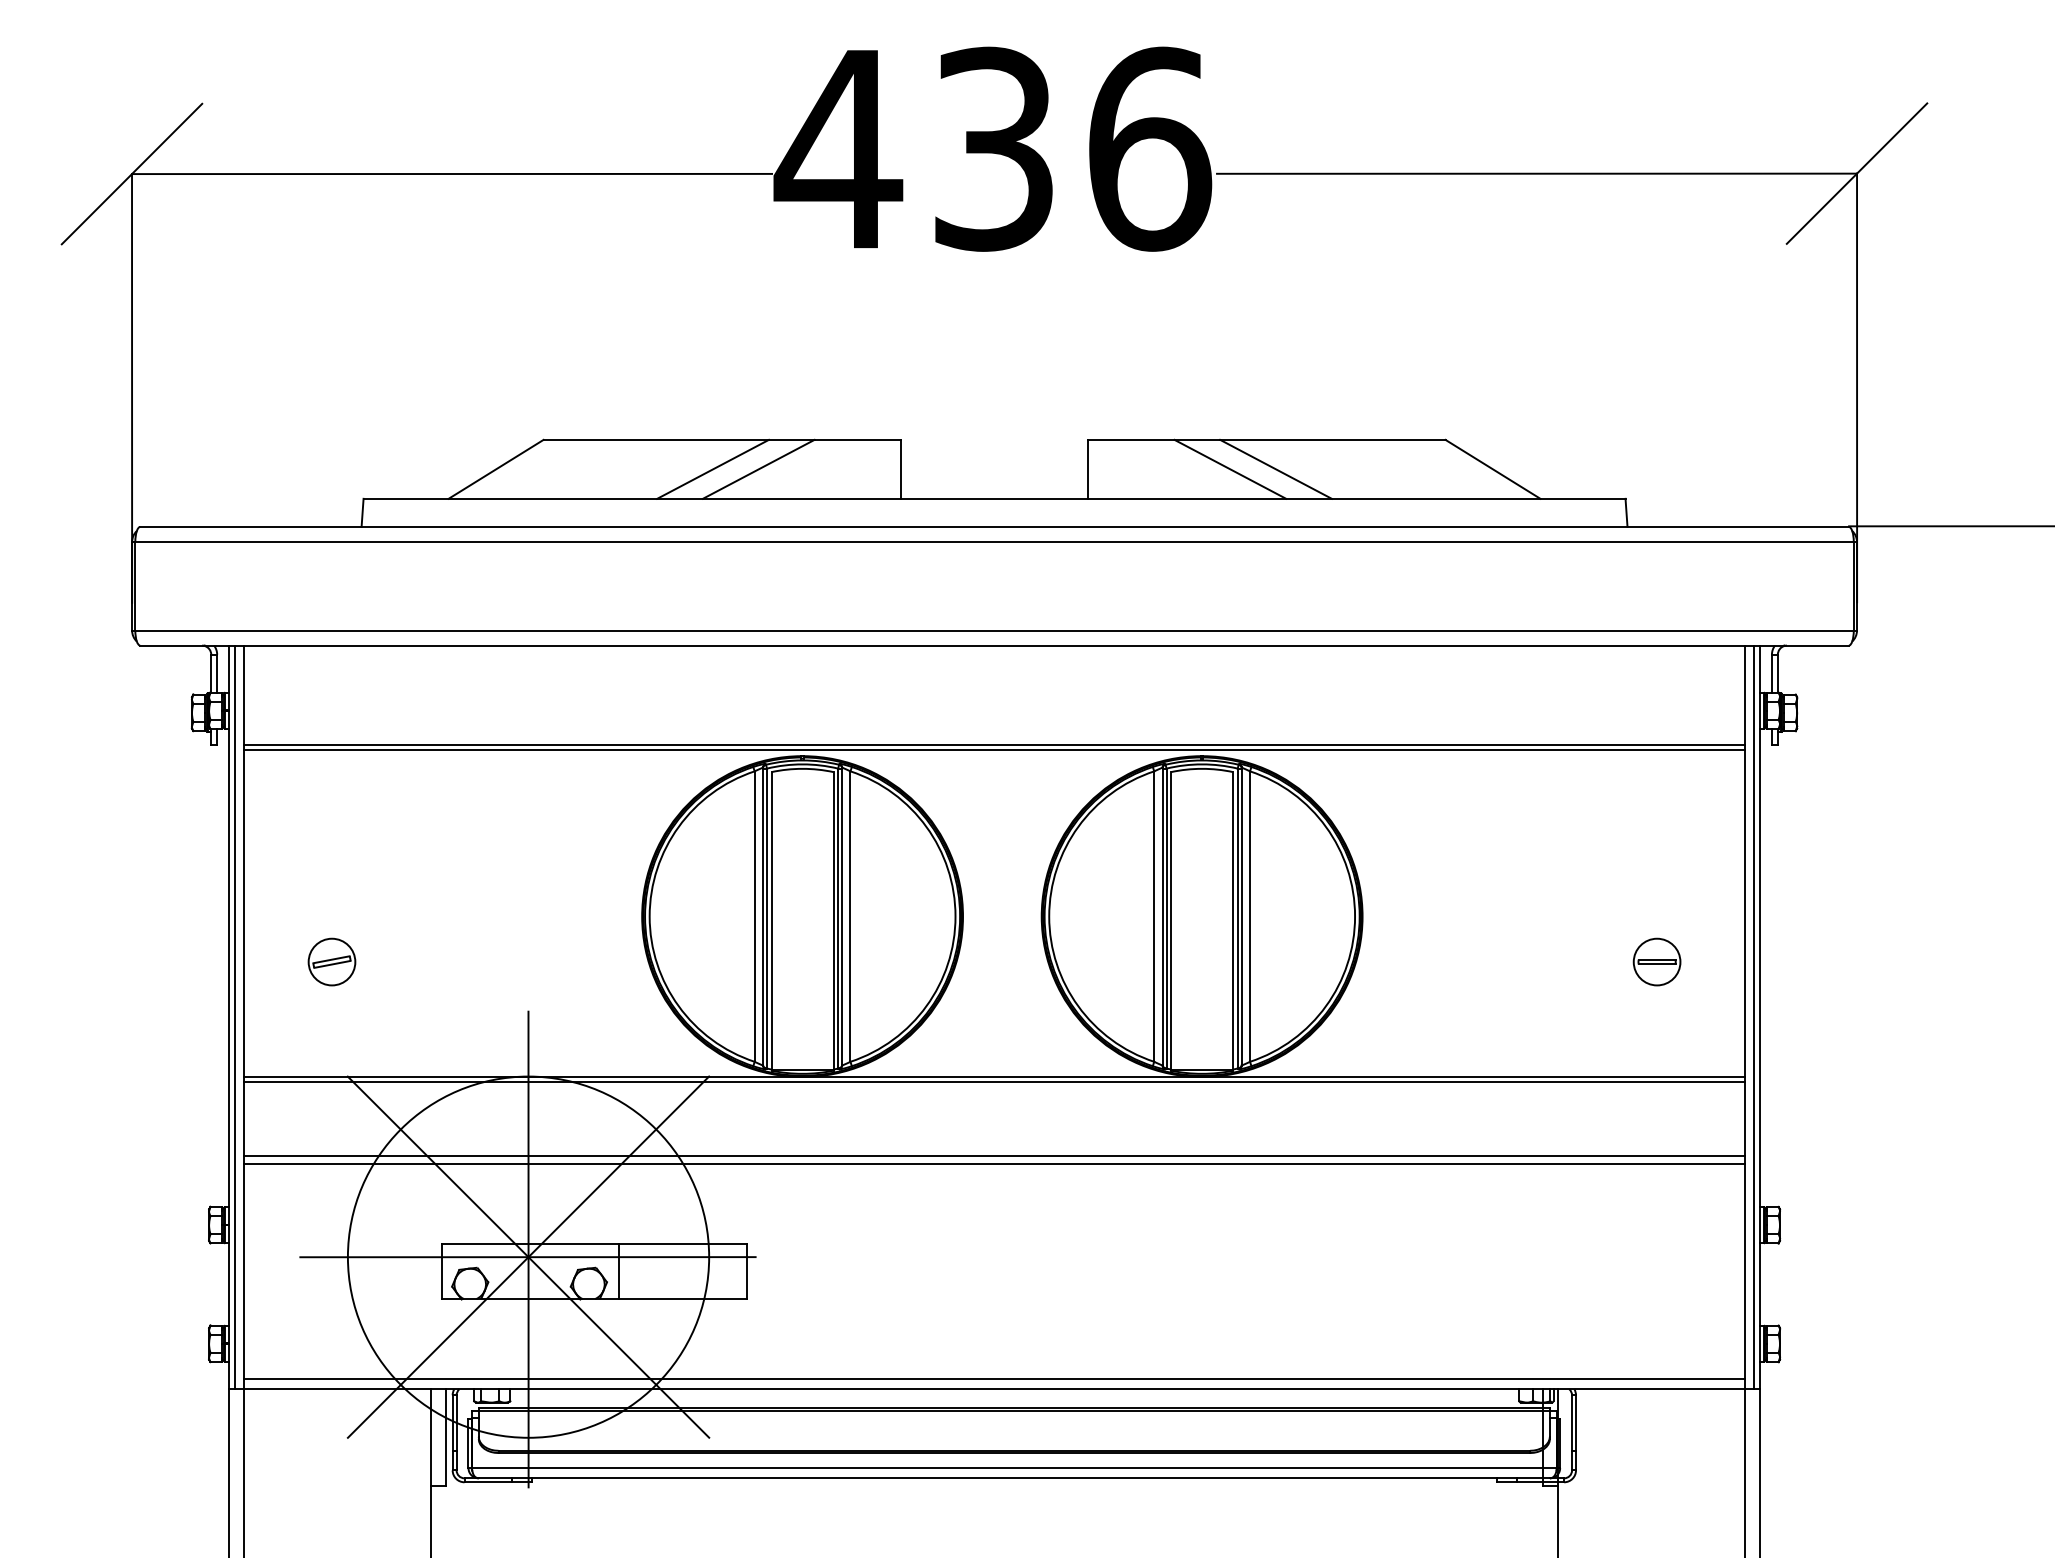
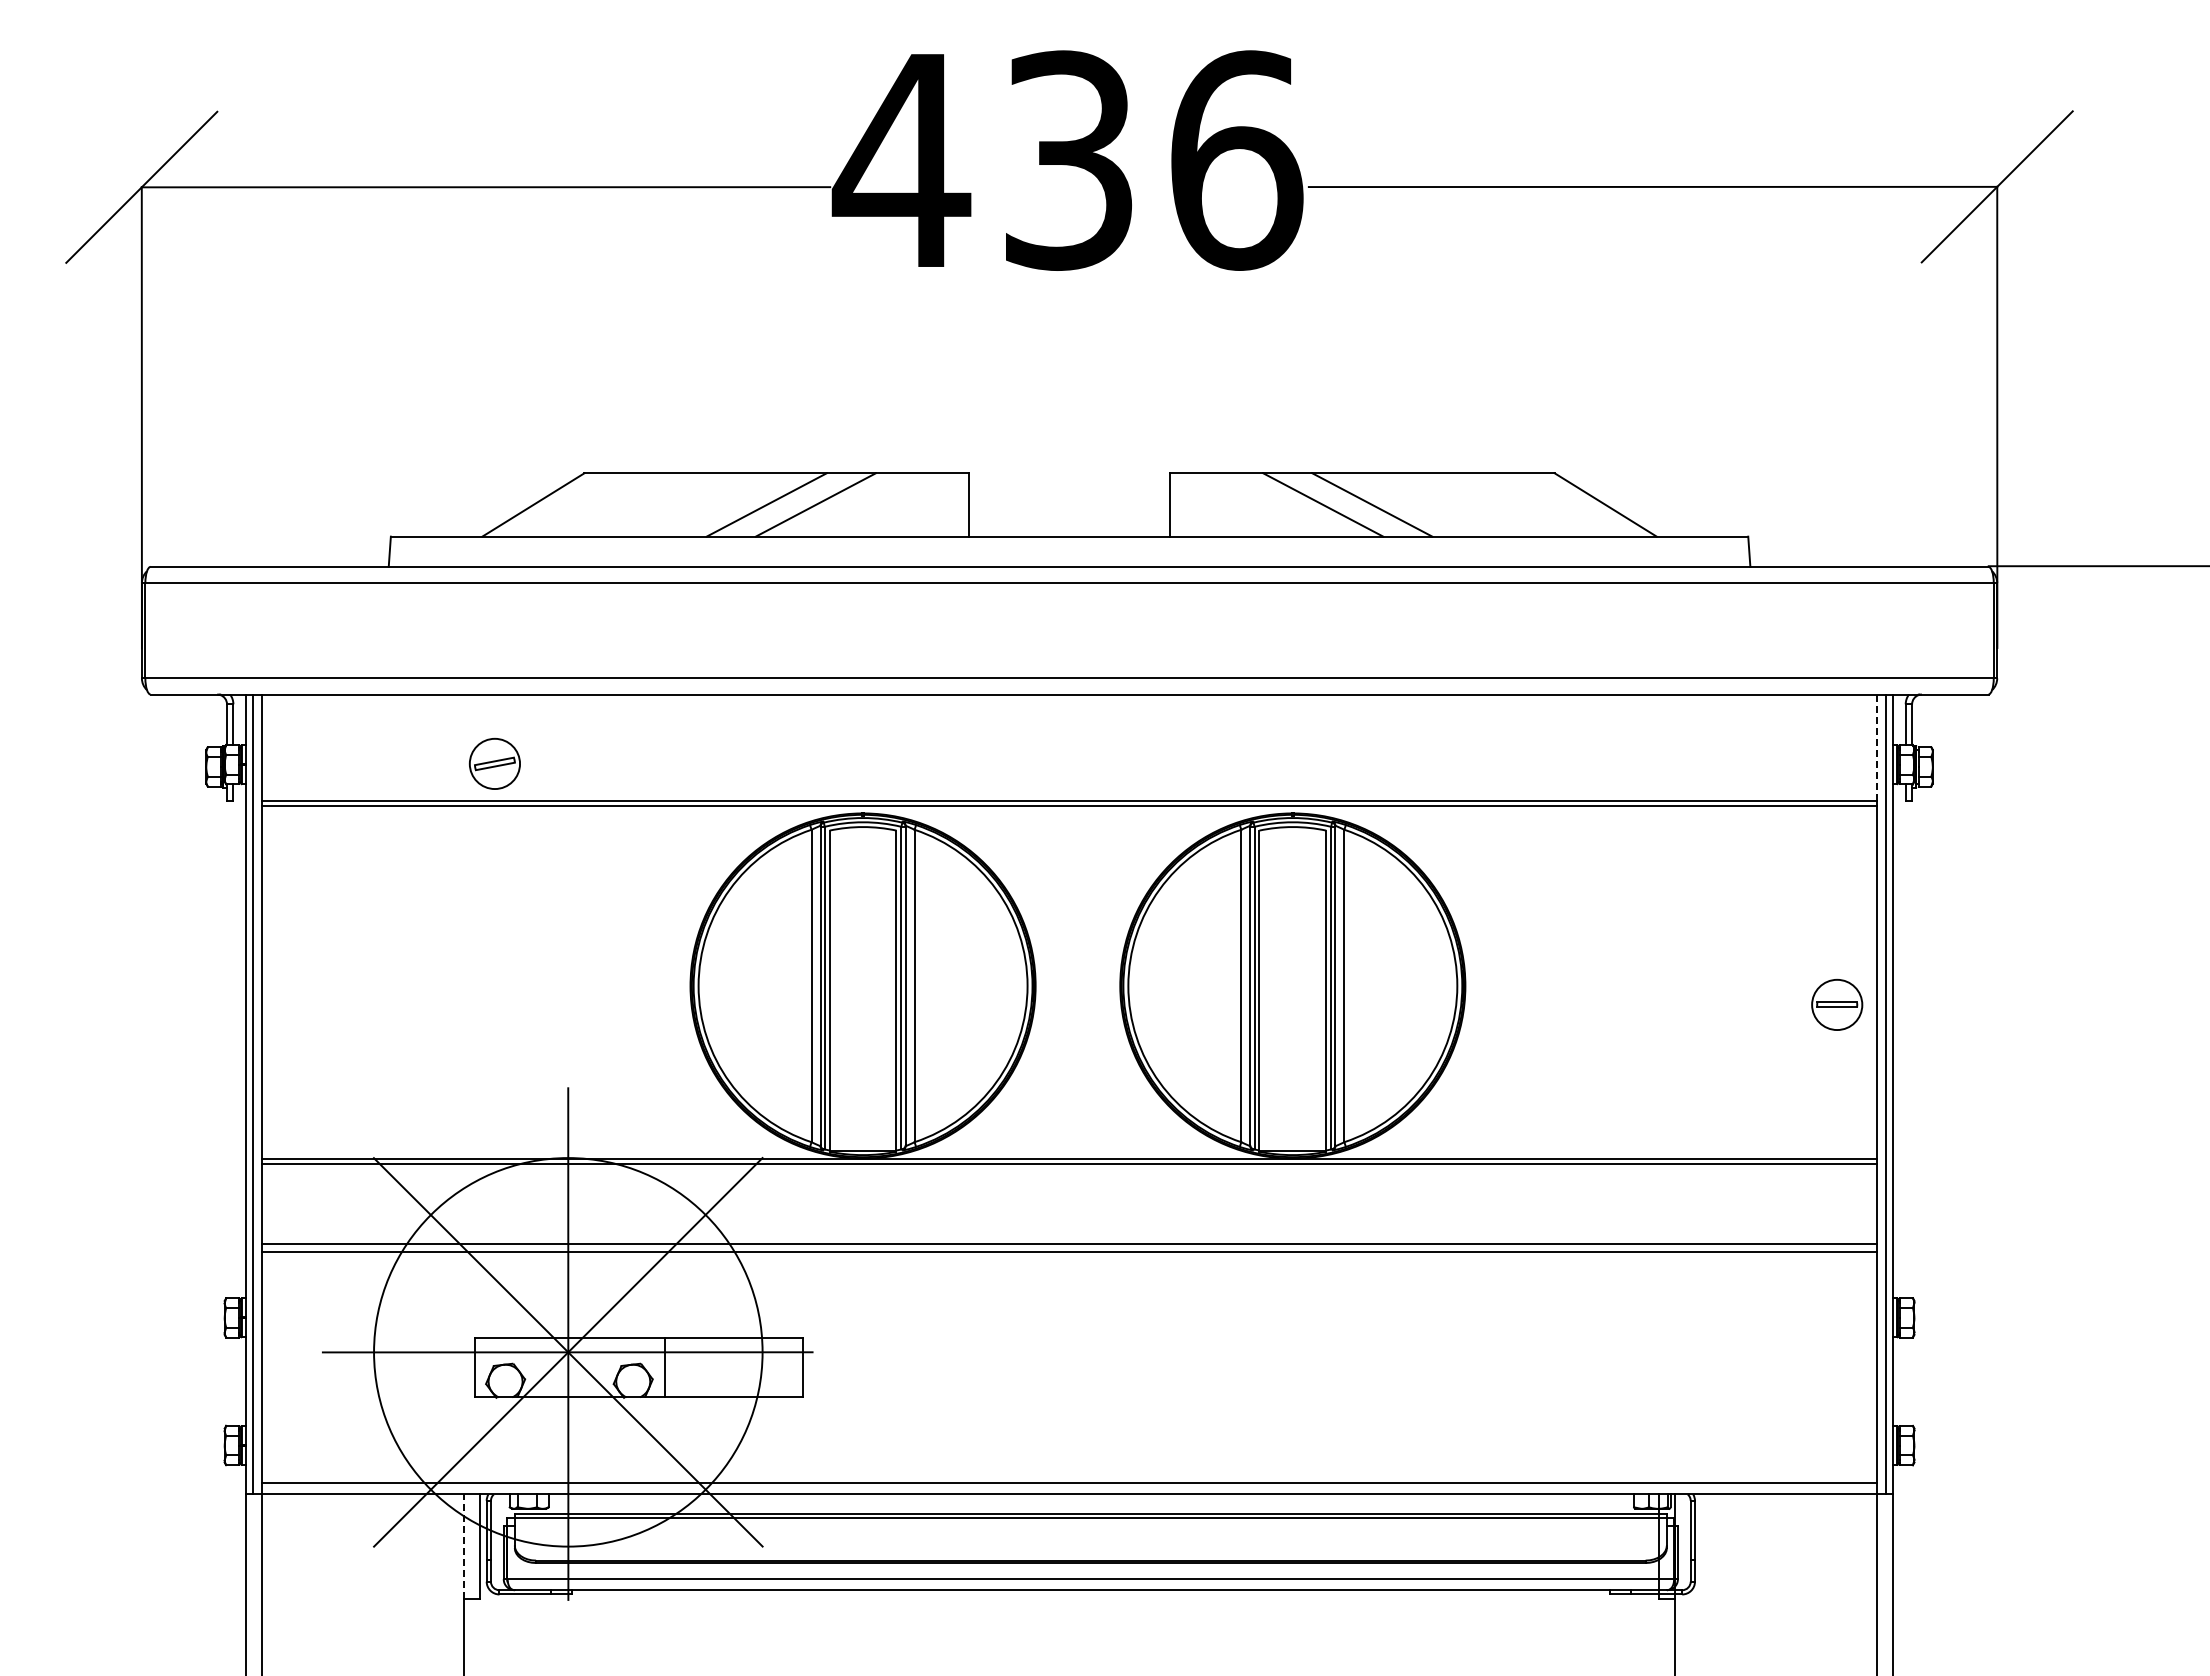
line: (1744, 695) -> (1876, 748), solid -> dashed
part: (331, 961) -> (494, 763), moved
part: (1657, 961) -> (1837, 1004), moved
line: (431, 1437) -> (463, 1546), solid -> dashed

